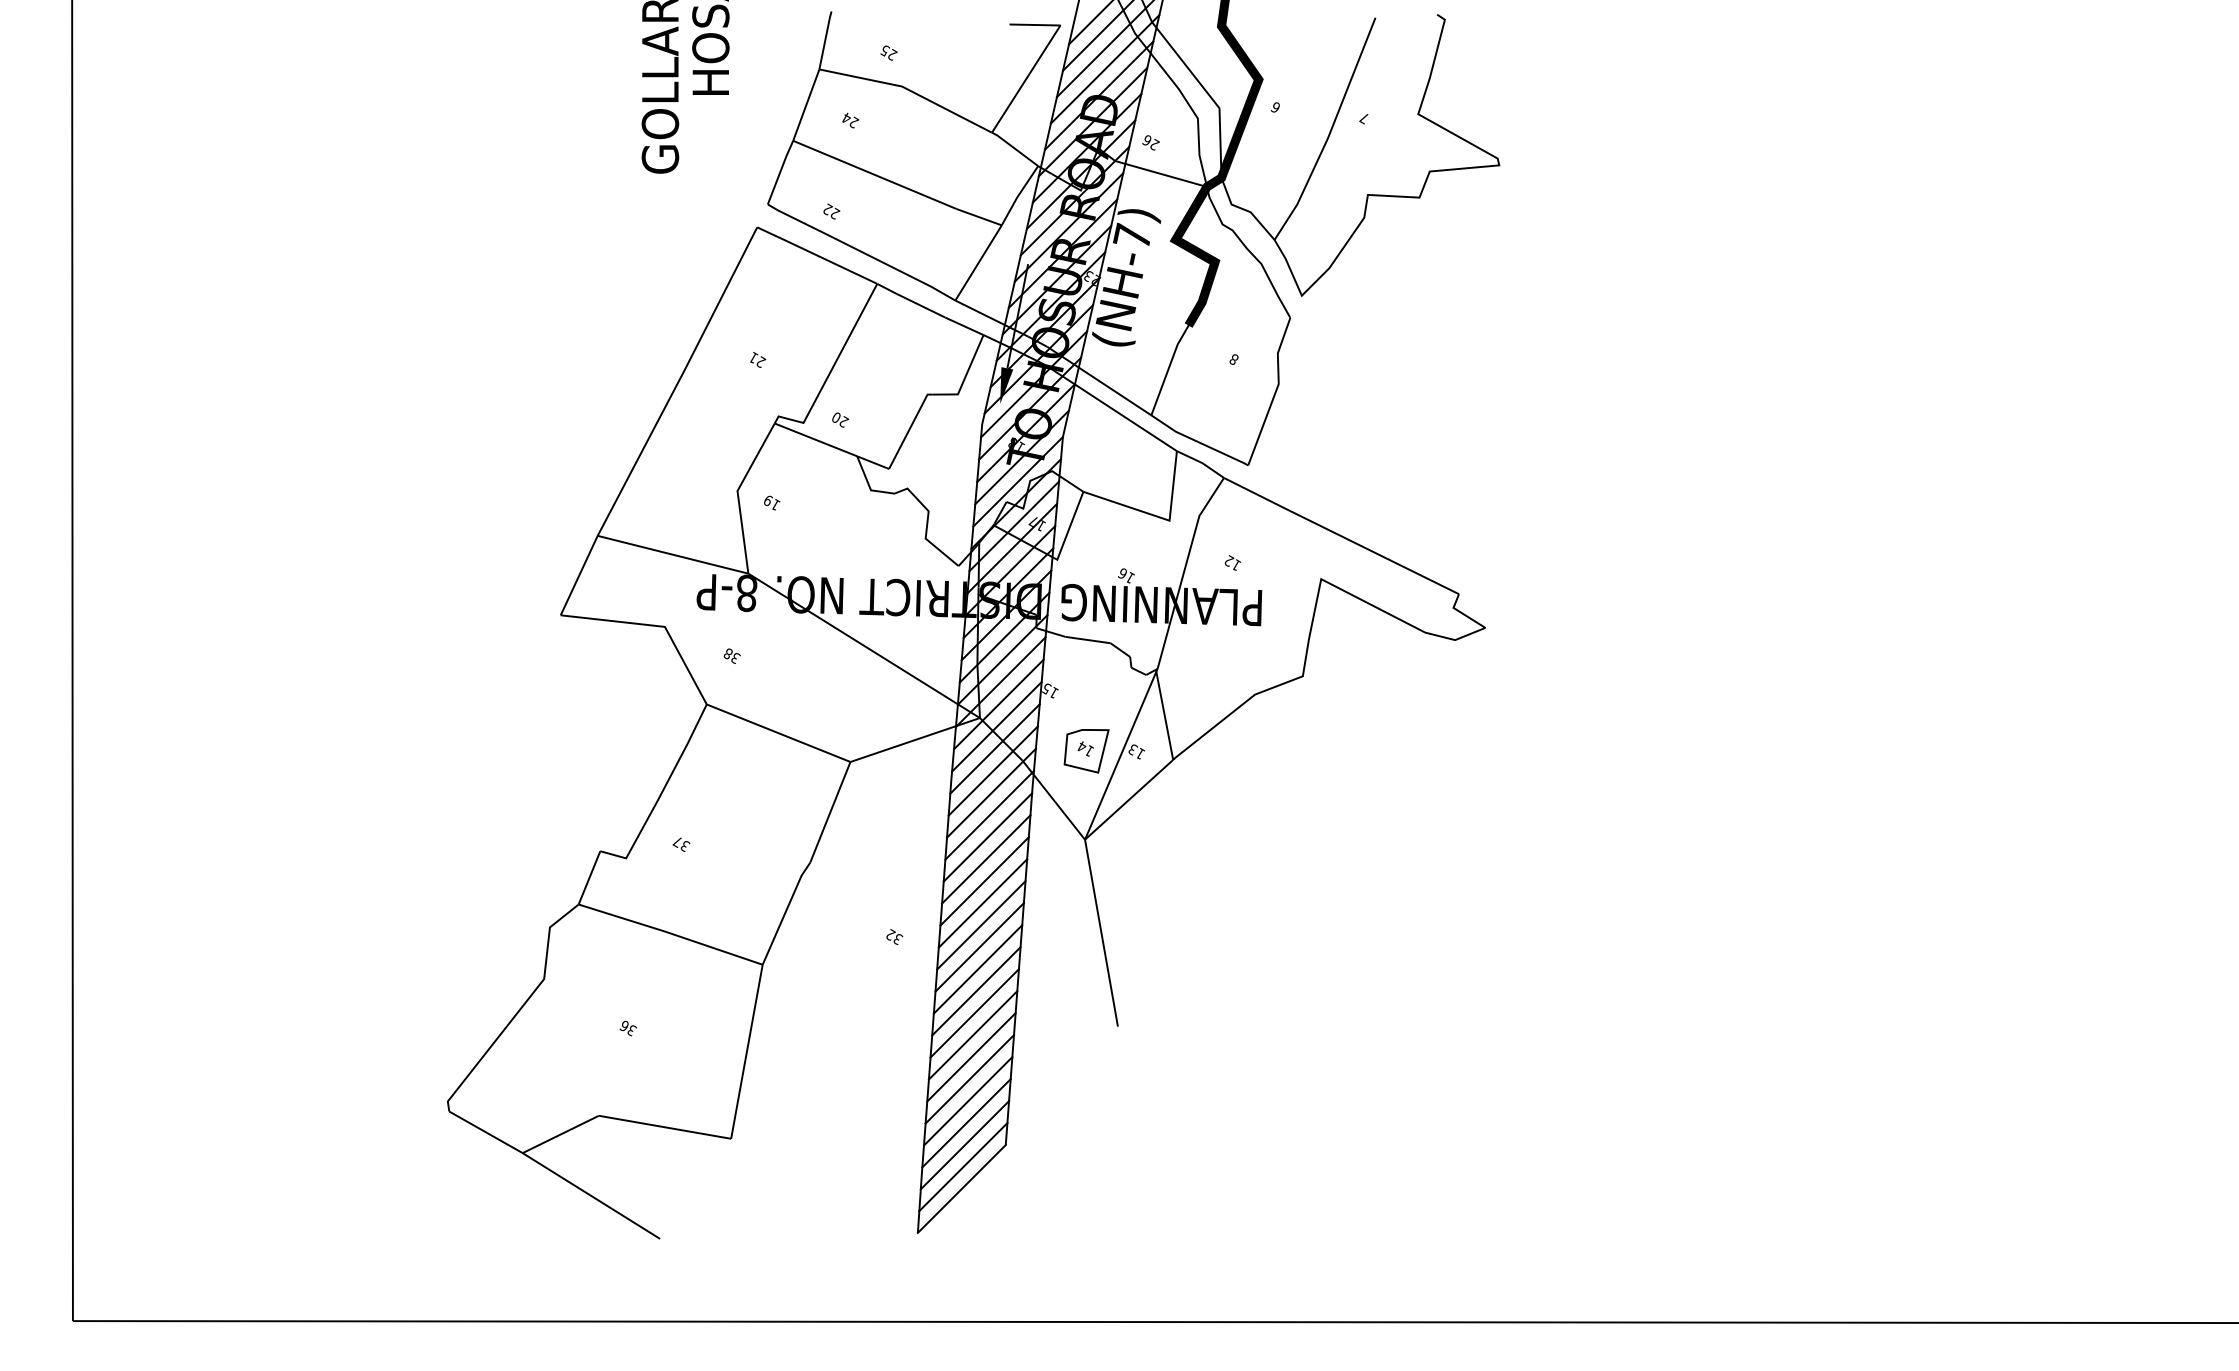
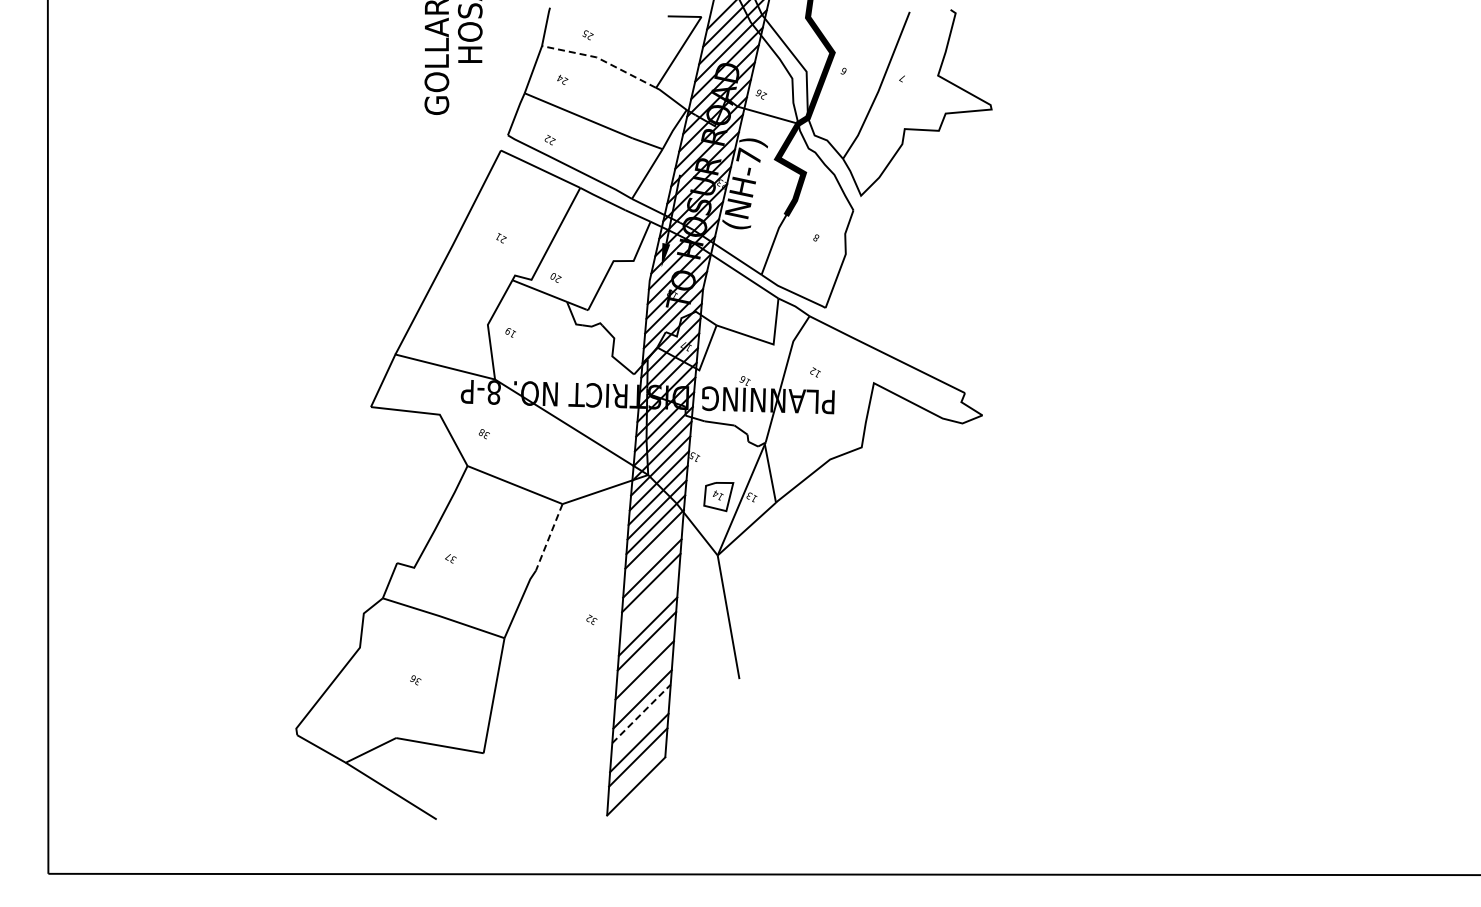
line: (909, 89) -> (601, 59), solid -> dashed
line: (830, 812) -> (549, 537), solid -> dashed
line: (987, 836) -> (653, 553), removed
line: (983, 903) -> (650, 597), removed
line: (980, 924) -> (648, 611), removed
line: (975, 990) -> (645, 655), removed
line: (972, 1034) -> (643, 684), removed
line: (969, 1078) -> (641, 713), solid -> dashed
line: (968, 1101) -> (640, 728), removed
line: (963, 1166) -> (637, 771), removed

